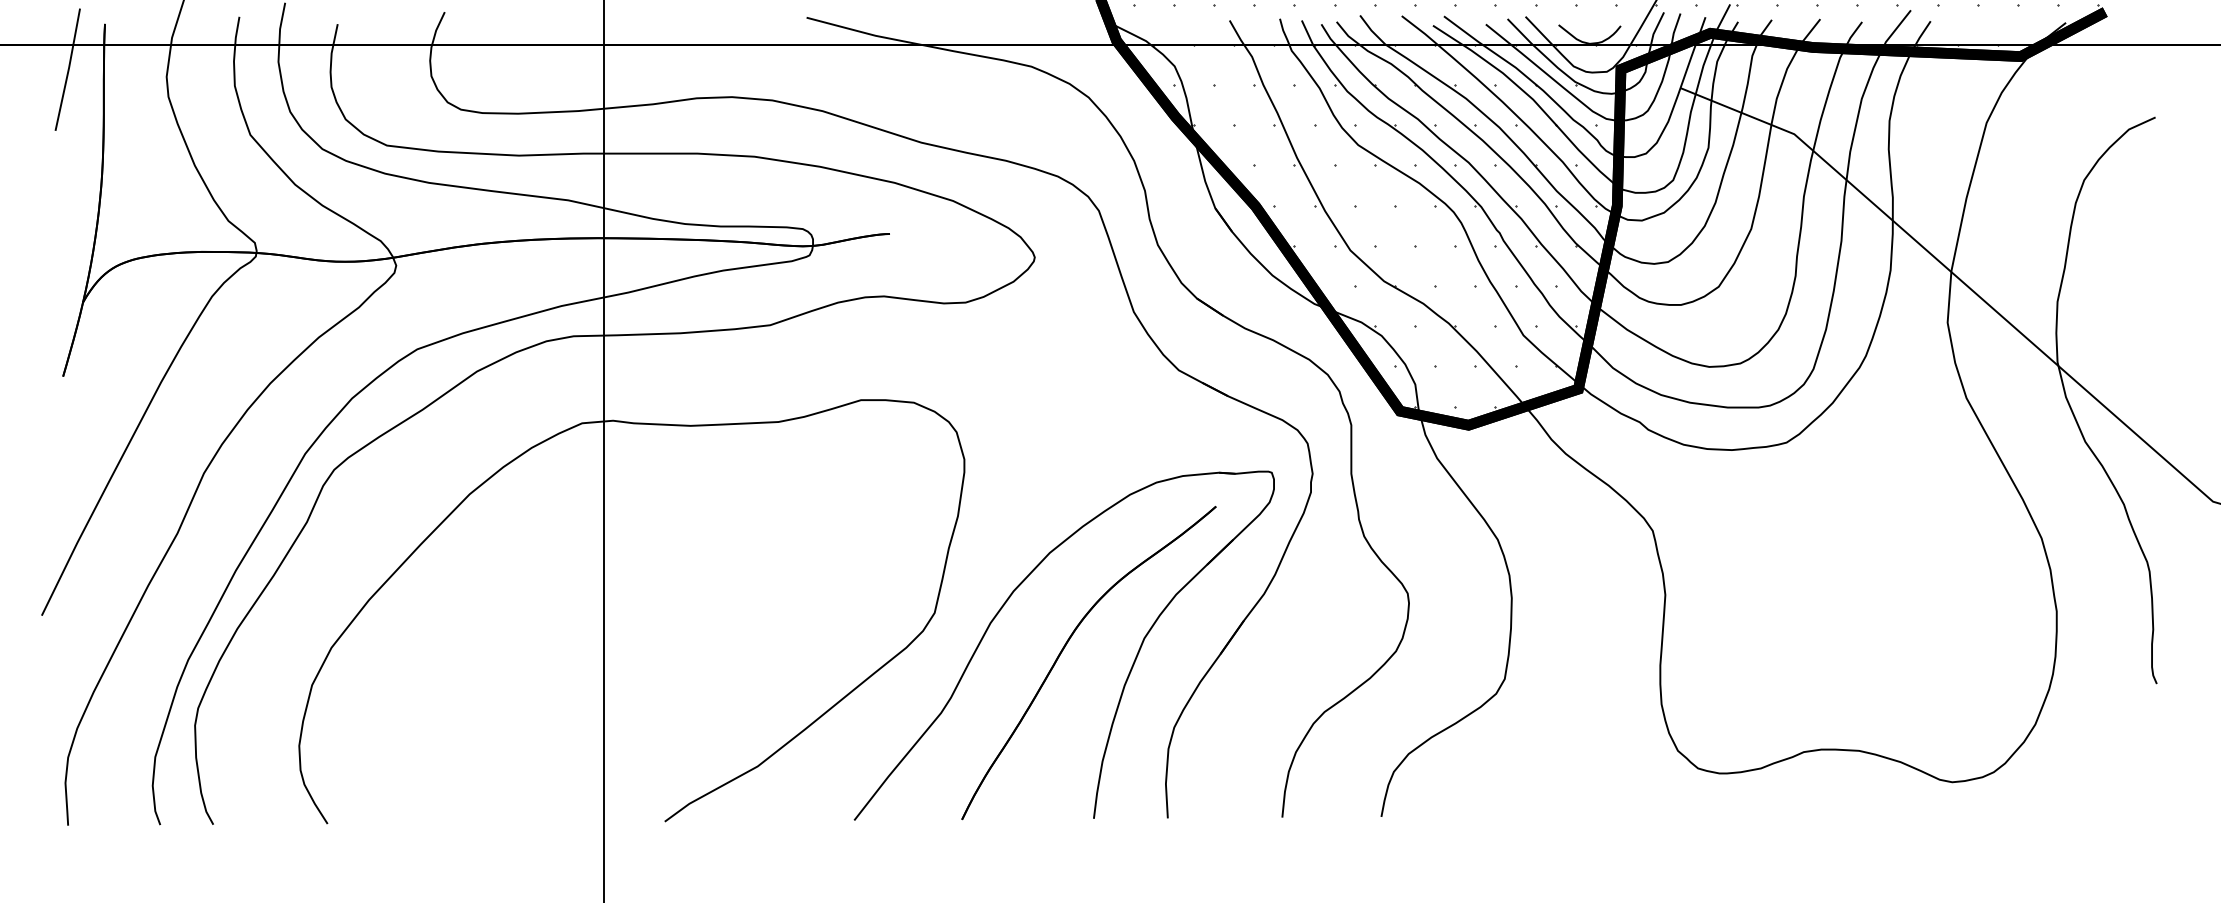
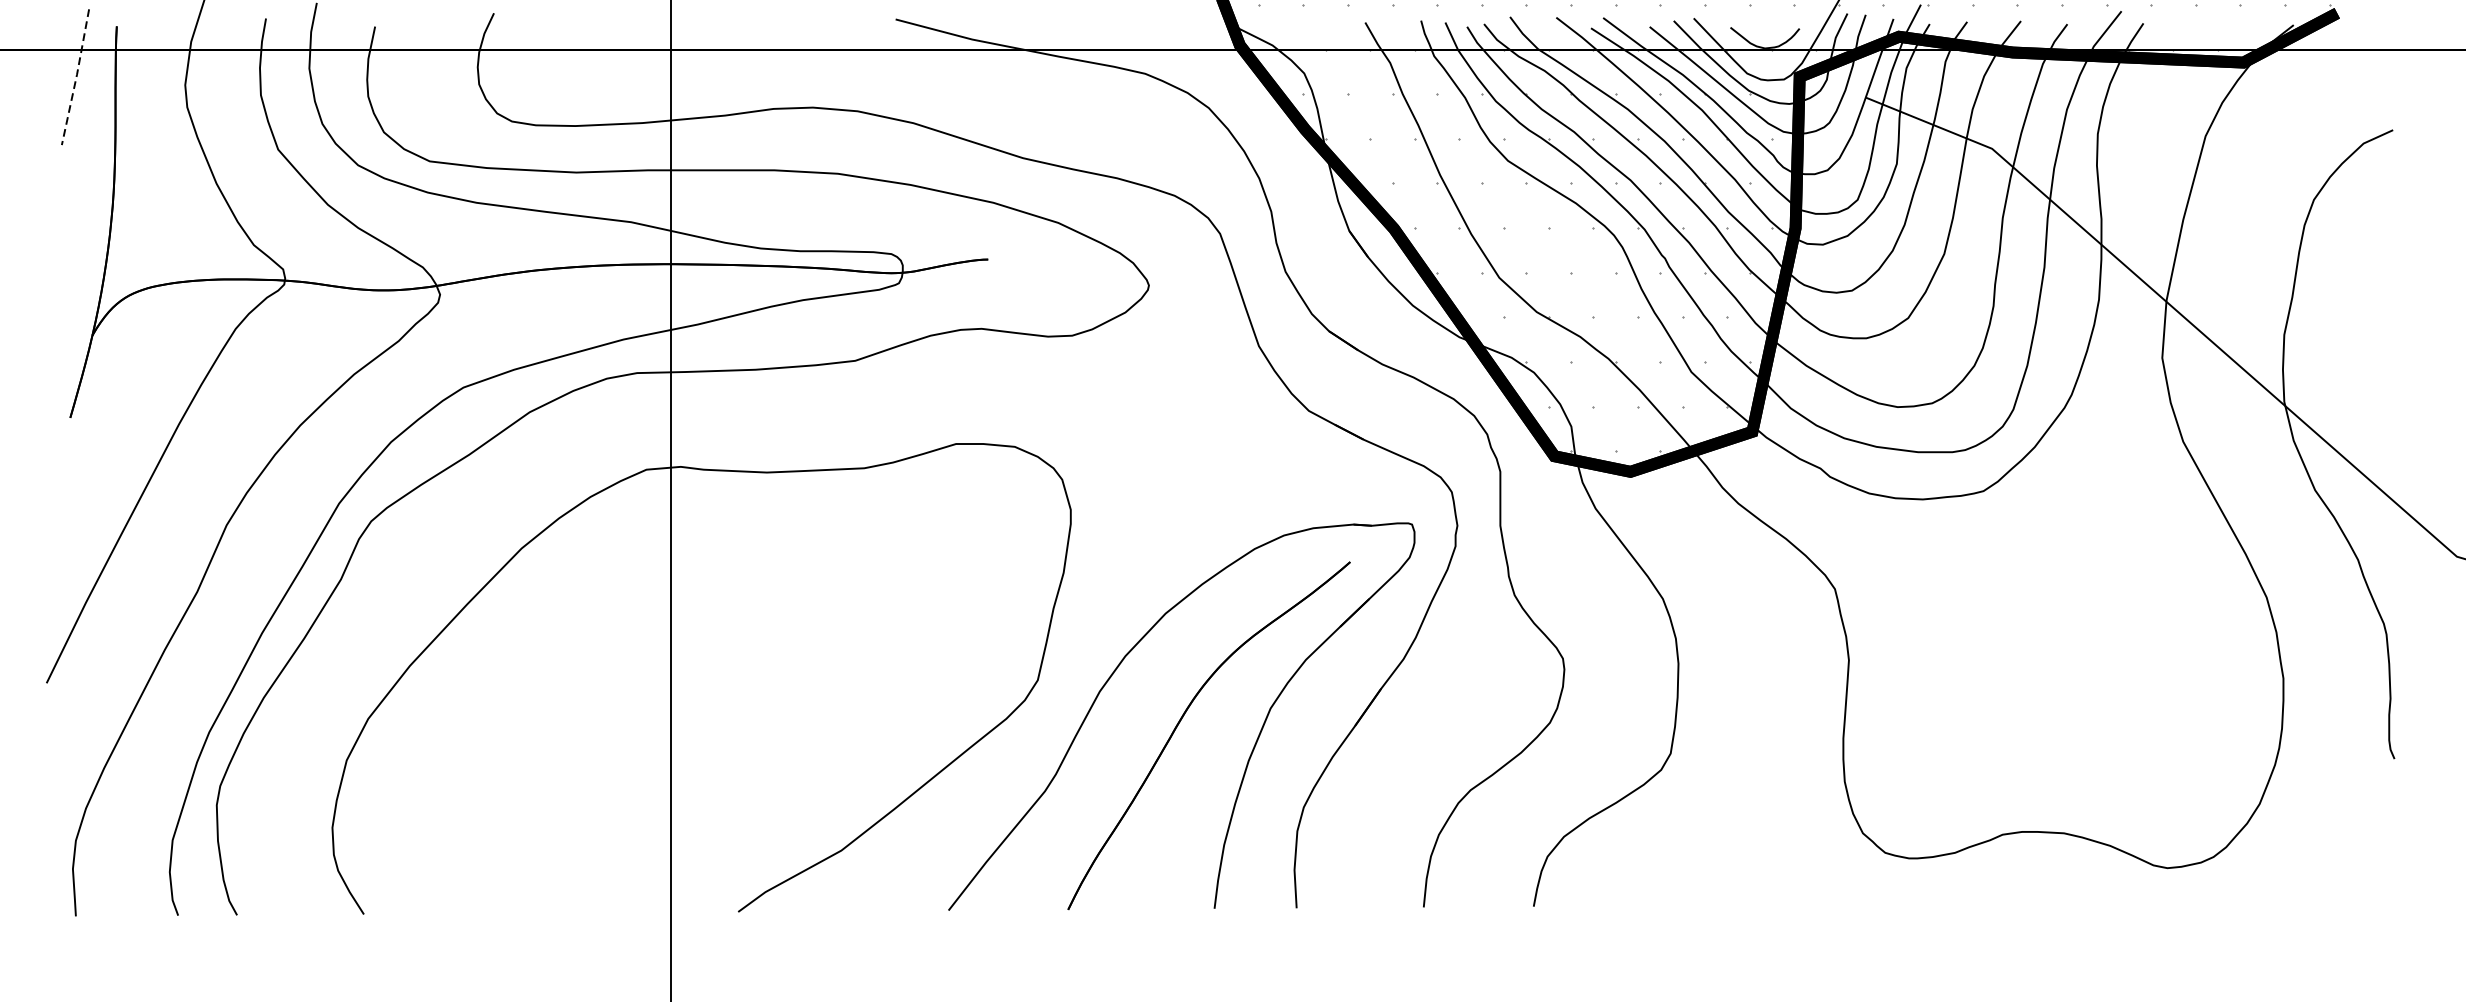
line: (68, 69) -> (76, 76), solid -> dashed
hatch: (1615, 205) -> (1793, 227), removed

